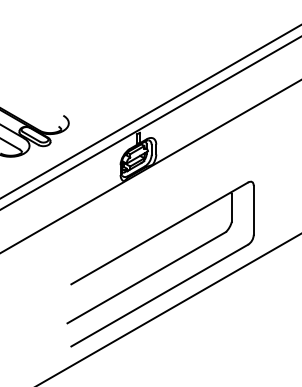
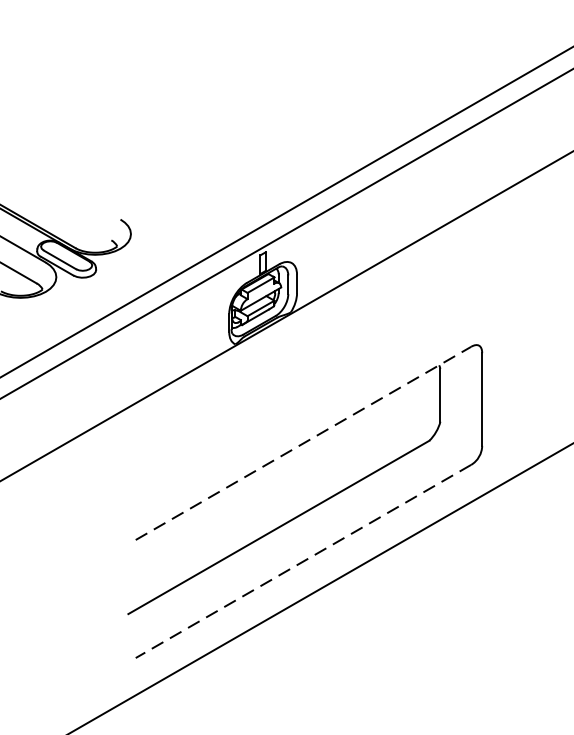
line: (159, 233) -> (303, 443), solid -> dashed
line: (159, 295) -> (303, 561), solid -> dashed

